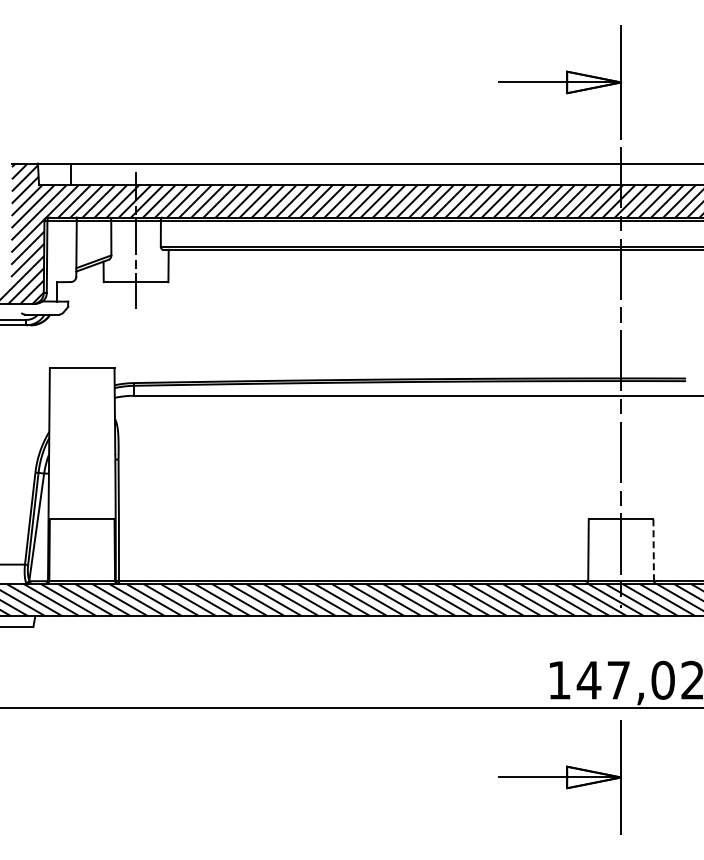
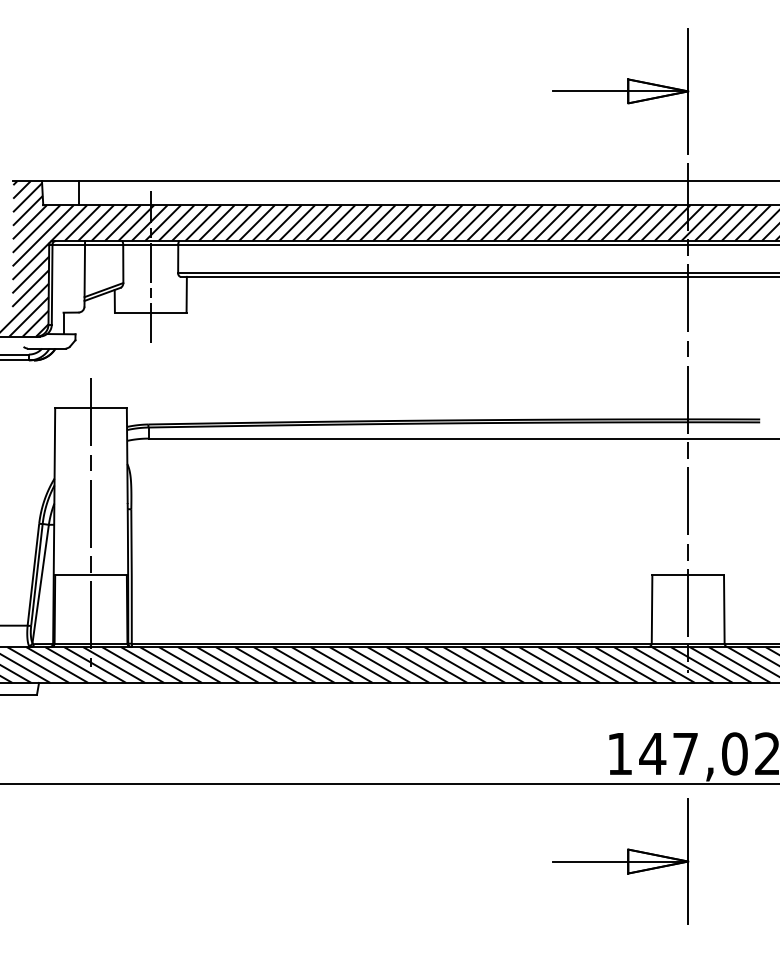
line: (82, 471) -> (91, 522), added
line: (653, 550) -> (724, 610), dashed -> solid

